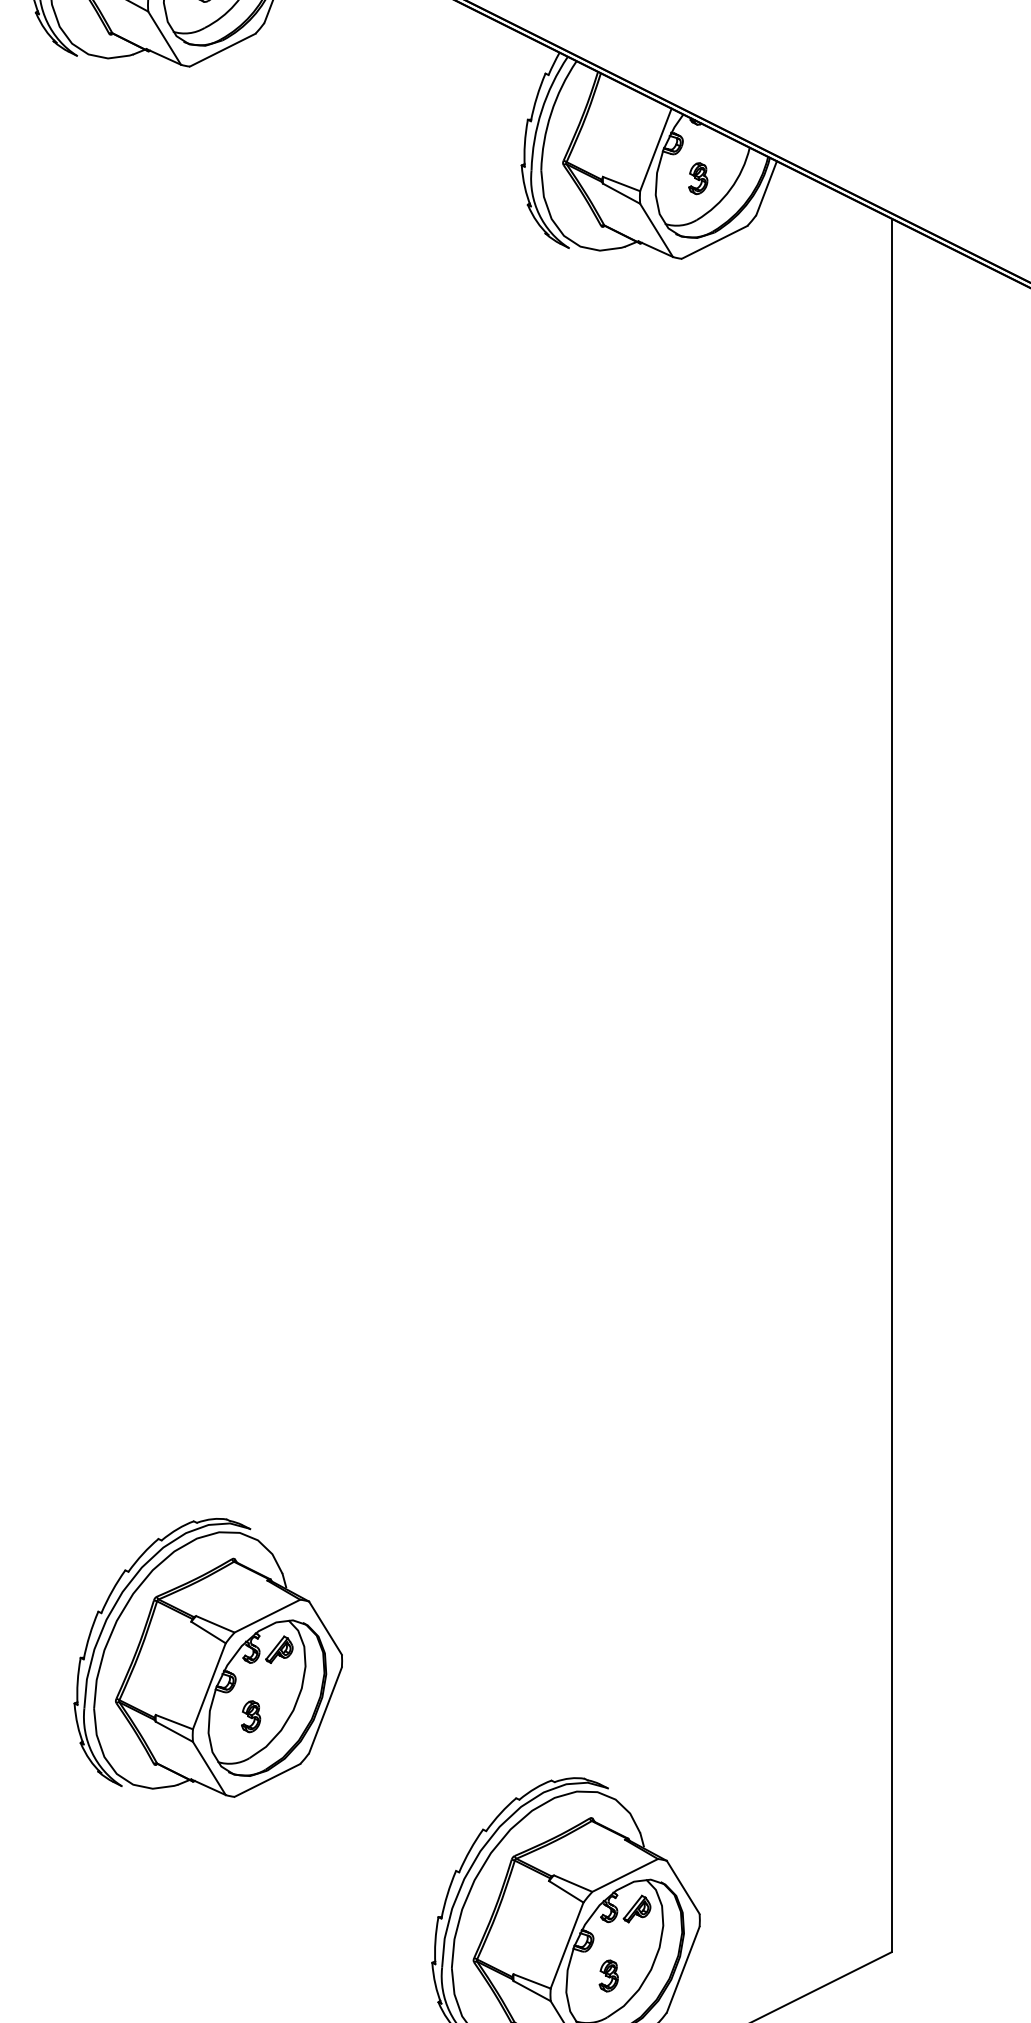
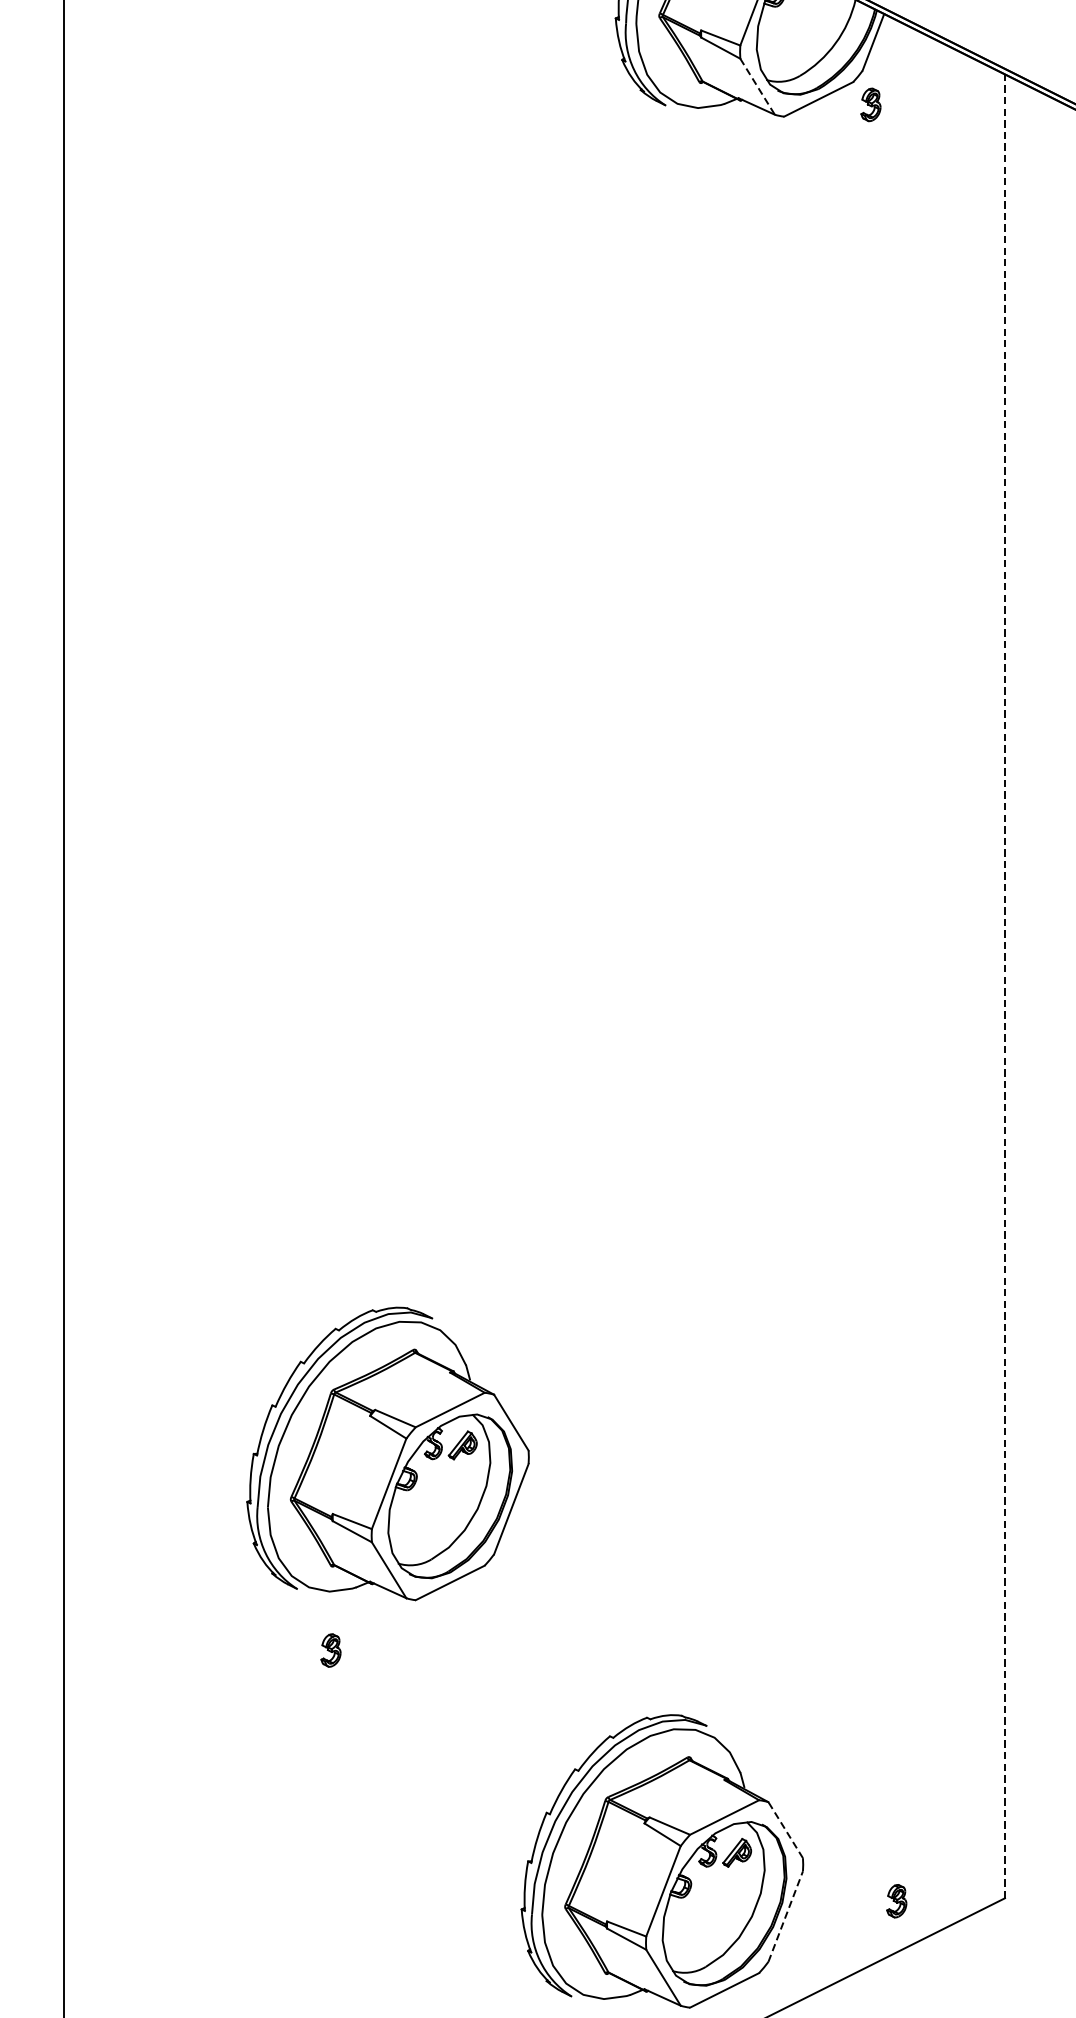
part: (698, 178) -> (871, 104), moved
line: (656, 230) -> (757, 86), solid -> dashed
line: (891, 1085) -> (1004, 986), solid -> dashed
part: (207, 1657) -> (387, 1453), moved
line: (683, 1887) -> (785, 1830), solid -> dashed
line: (683, 1969) -> (785, 1916), solid -> dashed
part: (608, 1975) -> (896, 1900), moved

